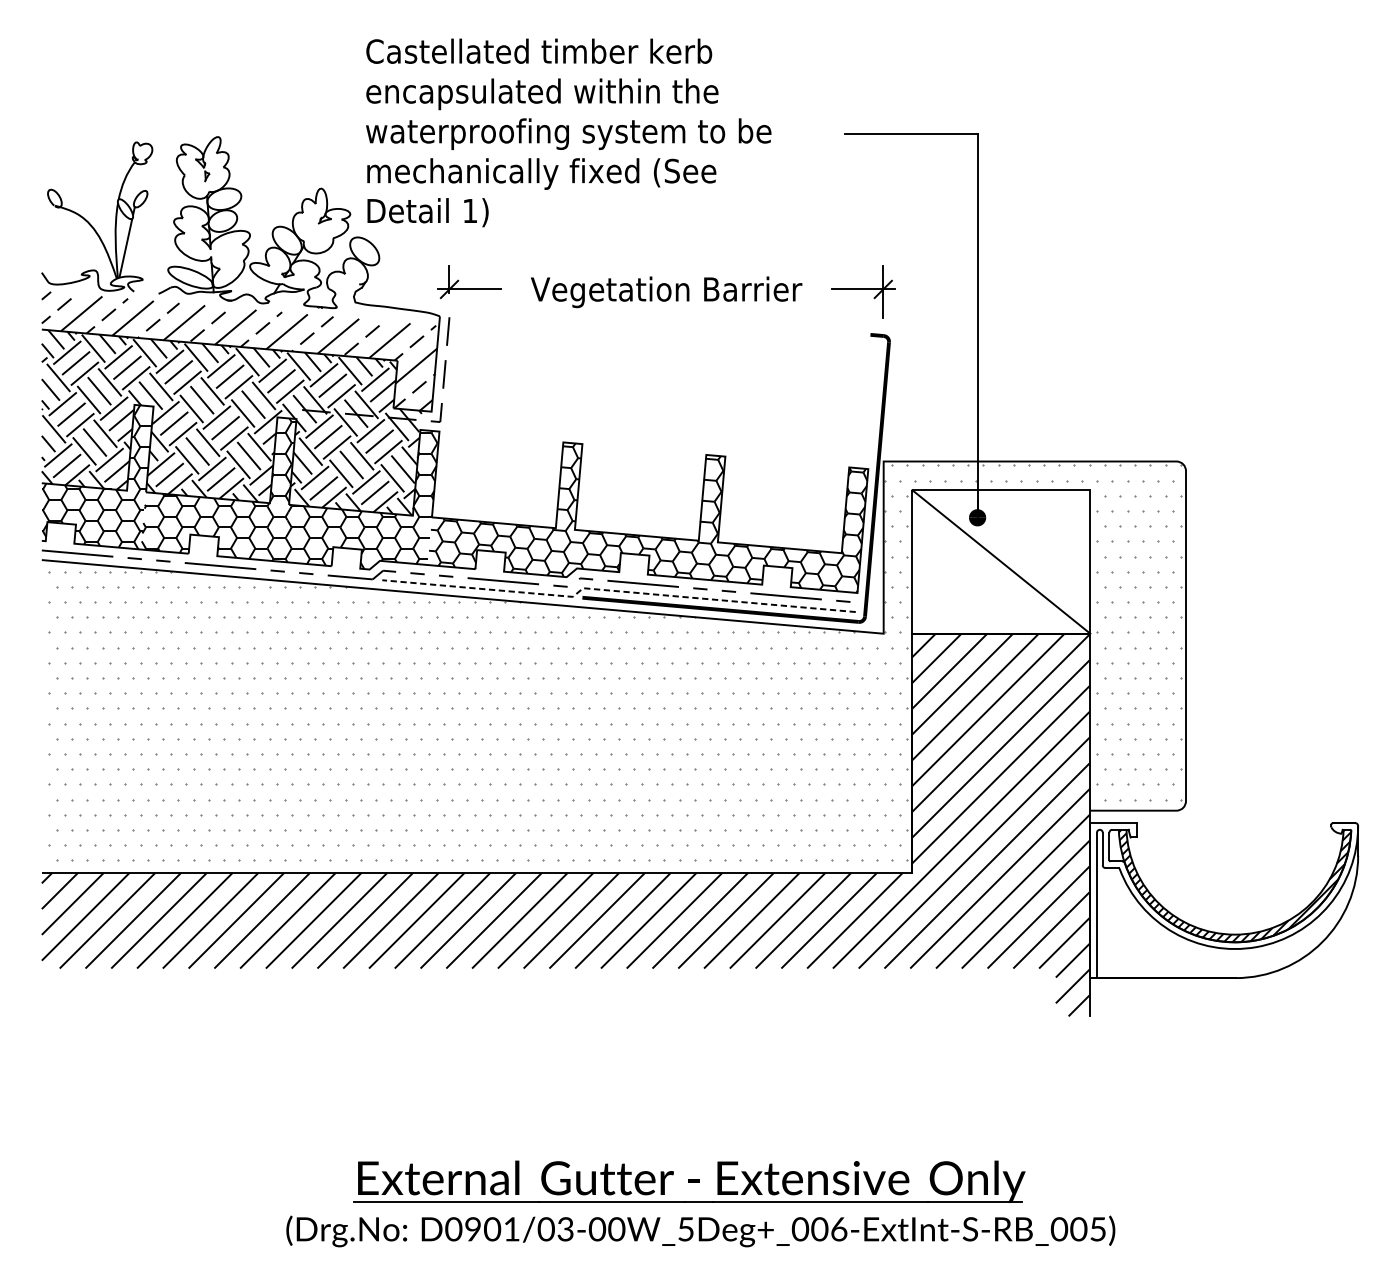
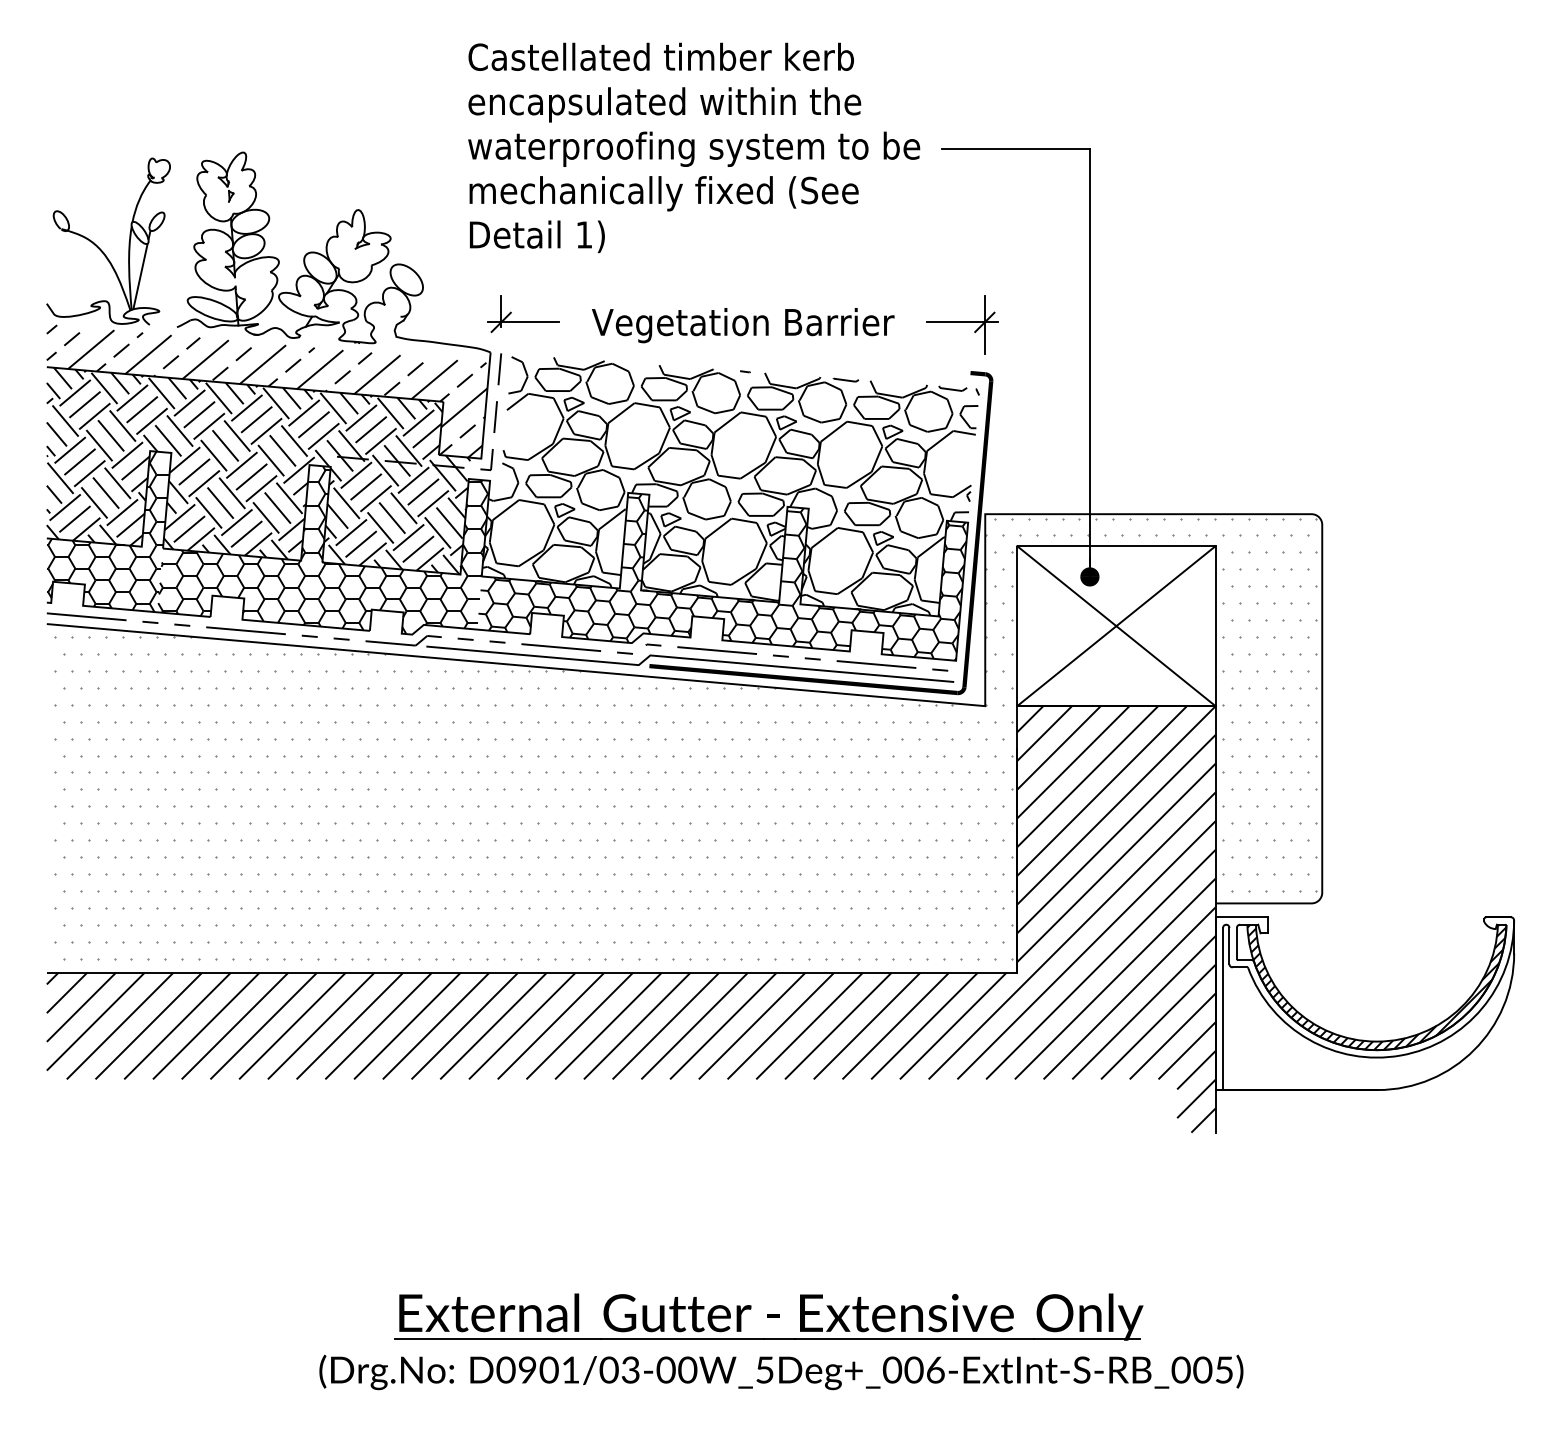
text: (569, 132) -> (694, 147), moved
hatch: (655, 436) -> (730, 486), added
line: (1001, 562) -> (1116, 626), added
line: (615, 590) -> (686, 658), dashed -> solid

